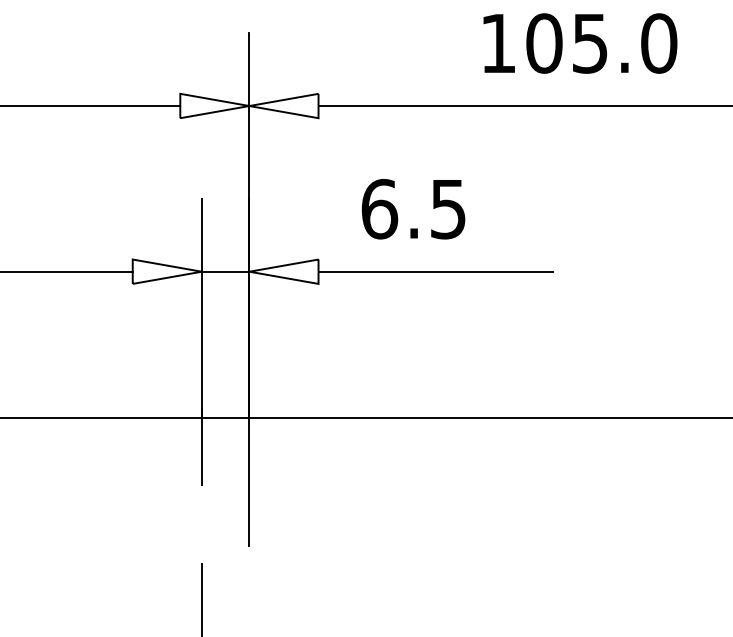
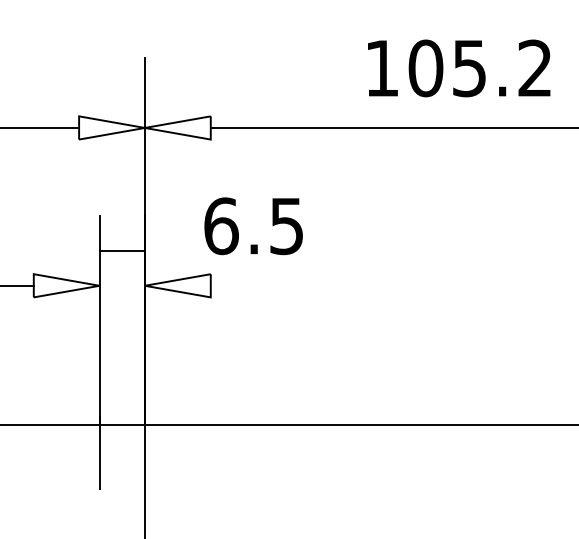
text: (659, 43) -> (535, 68), 105.0 -> 105.2
text: (413, 209) -> (253, 226), moved
line: (225, 271) -> (122, 250), moved
line: (435, 271) -> (322, 285), removed

